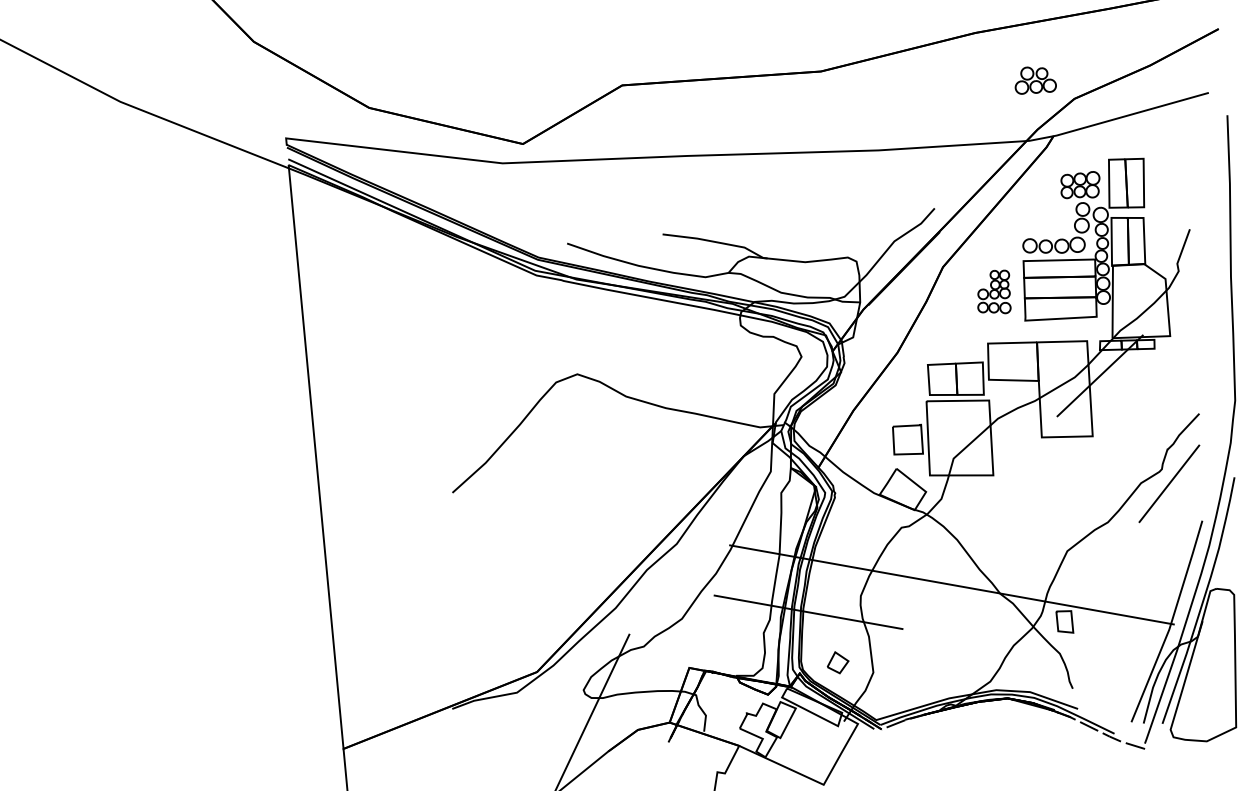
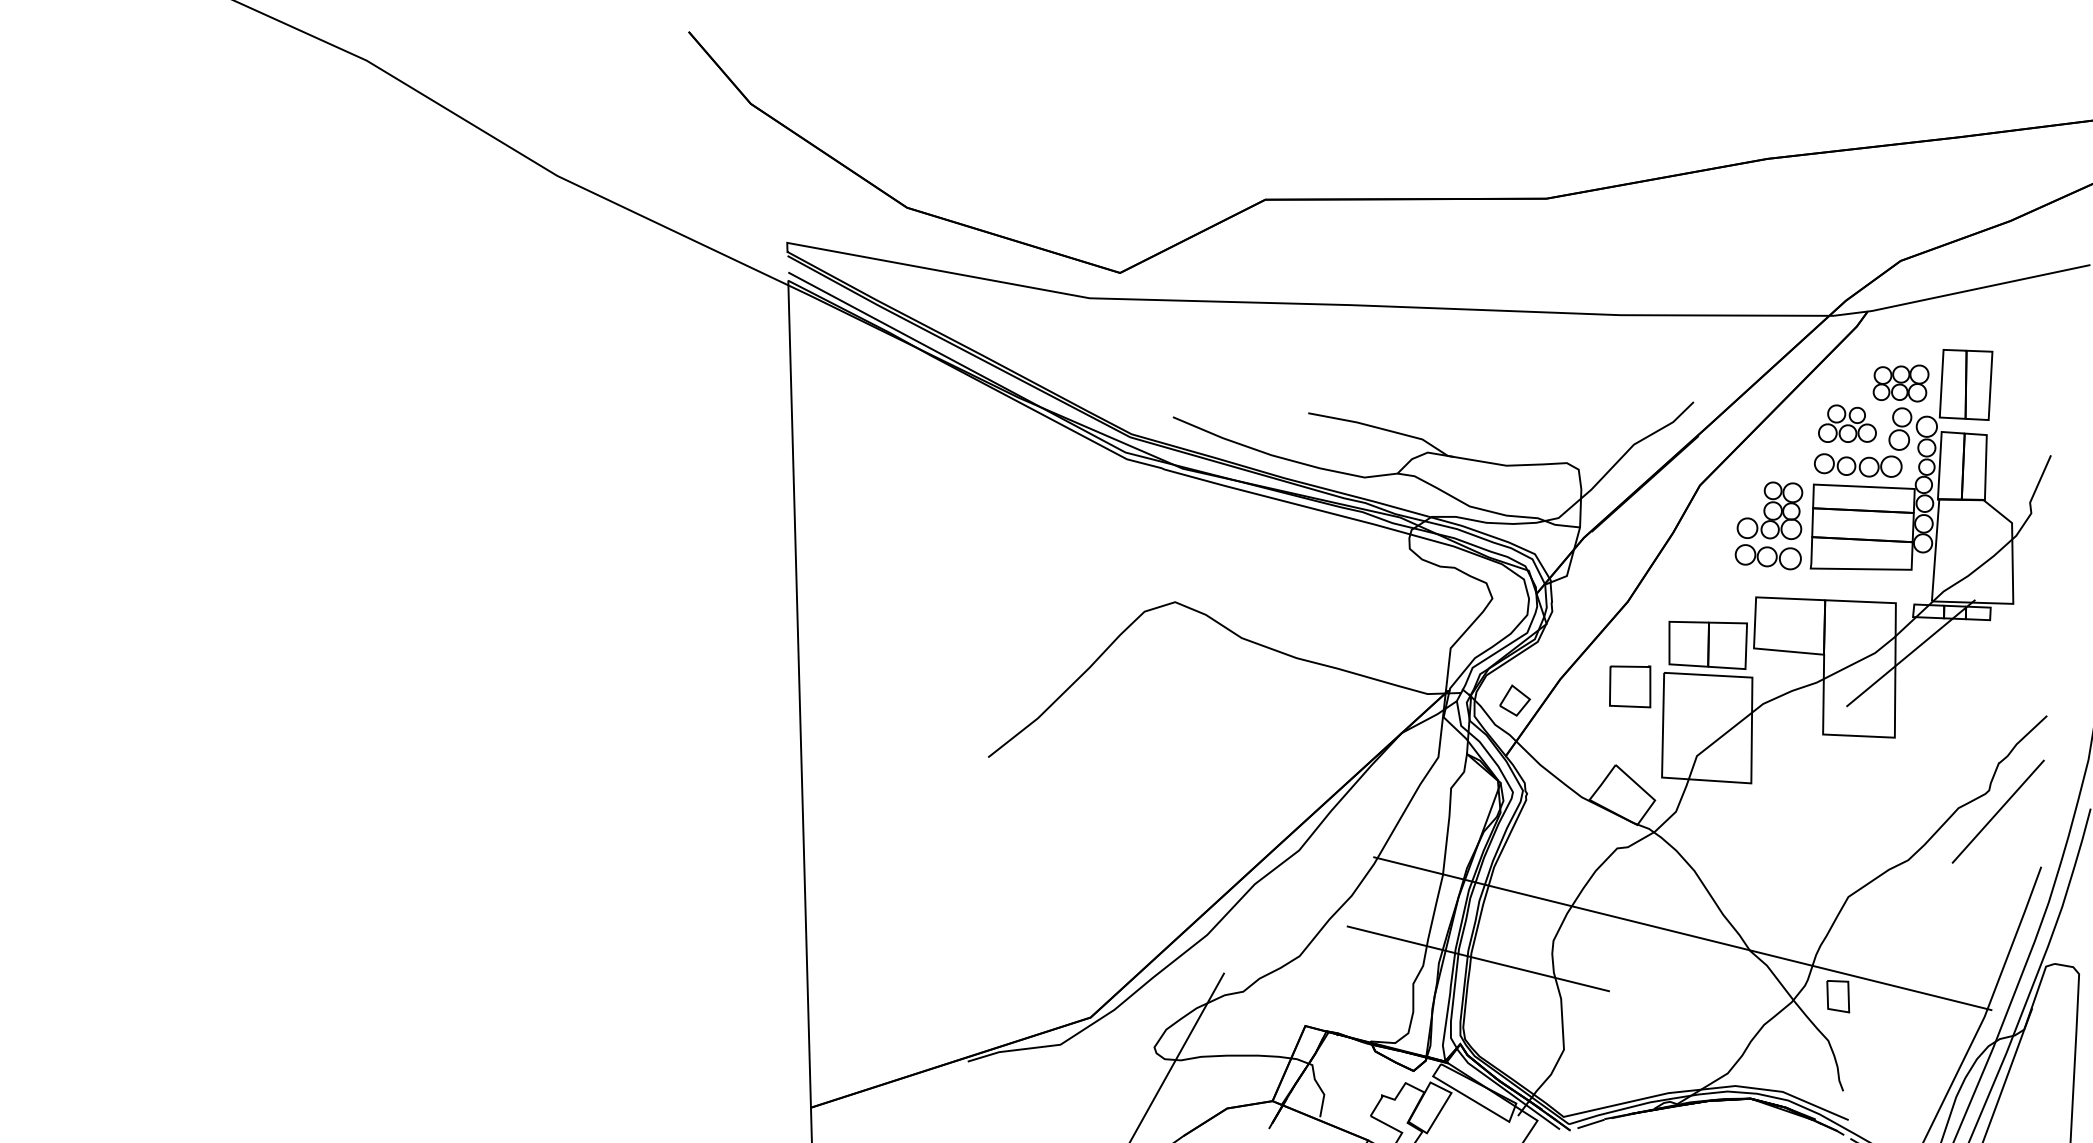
part: (1035, 79) -> (1847, 423), moved
part: (993, 292) -> (1768, 525), size x1.43
part: (908, 439) -> (1630, 686), moved
part: (838, 662) -> (1515, 700), moved

